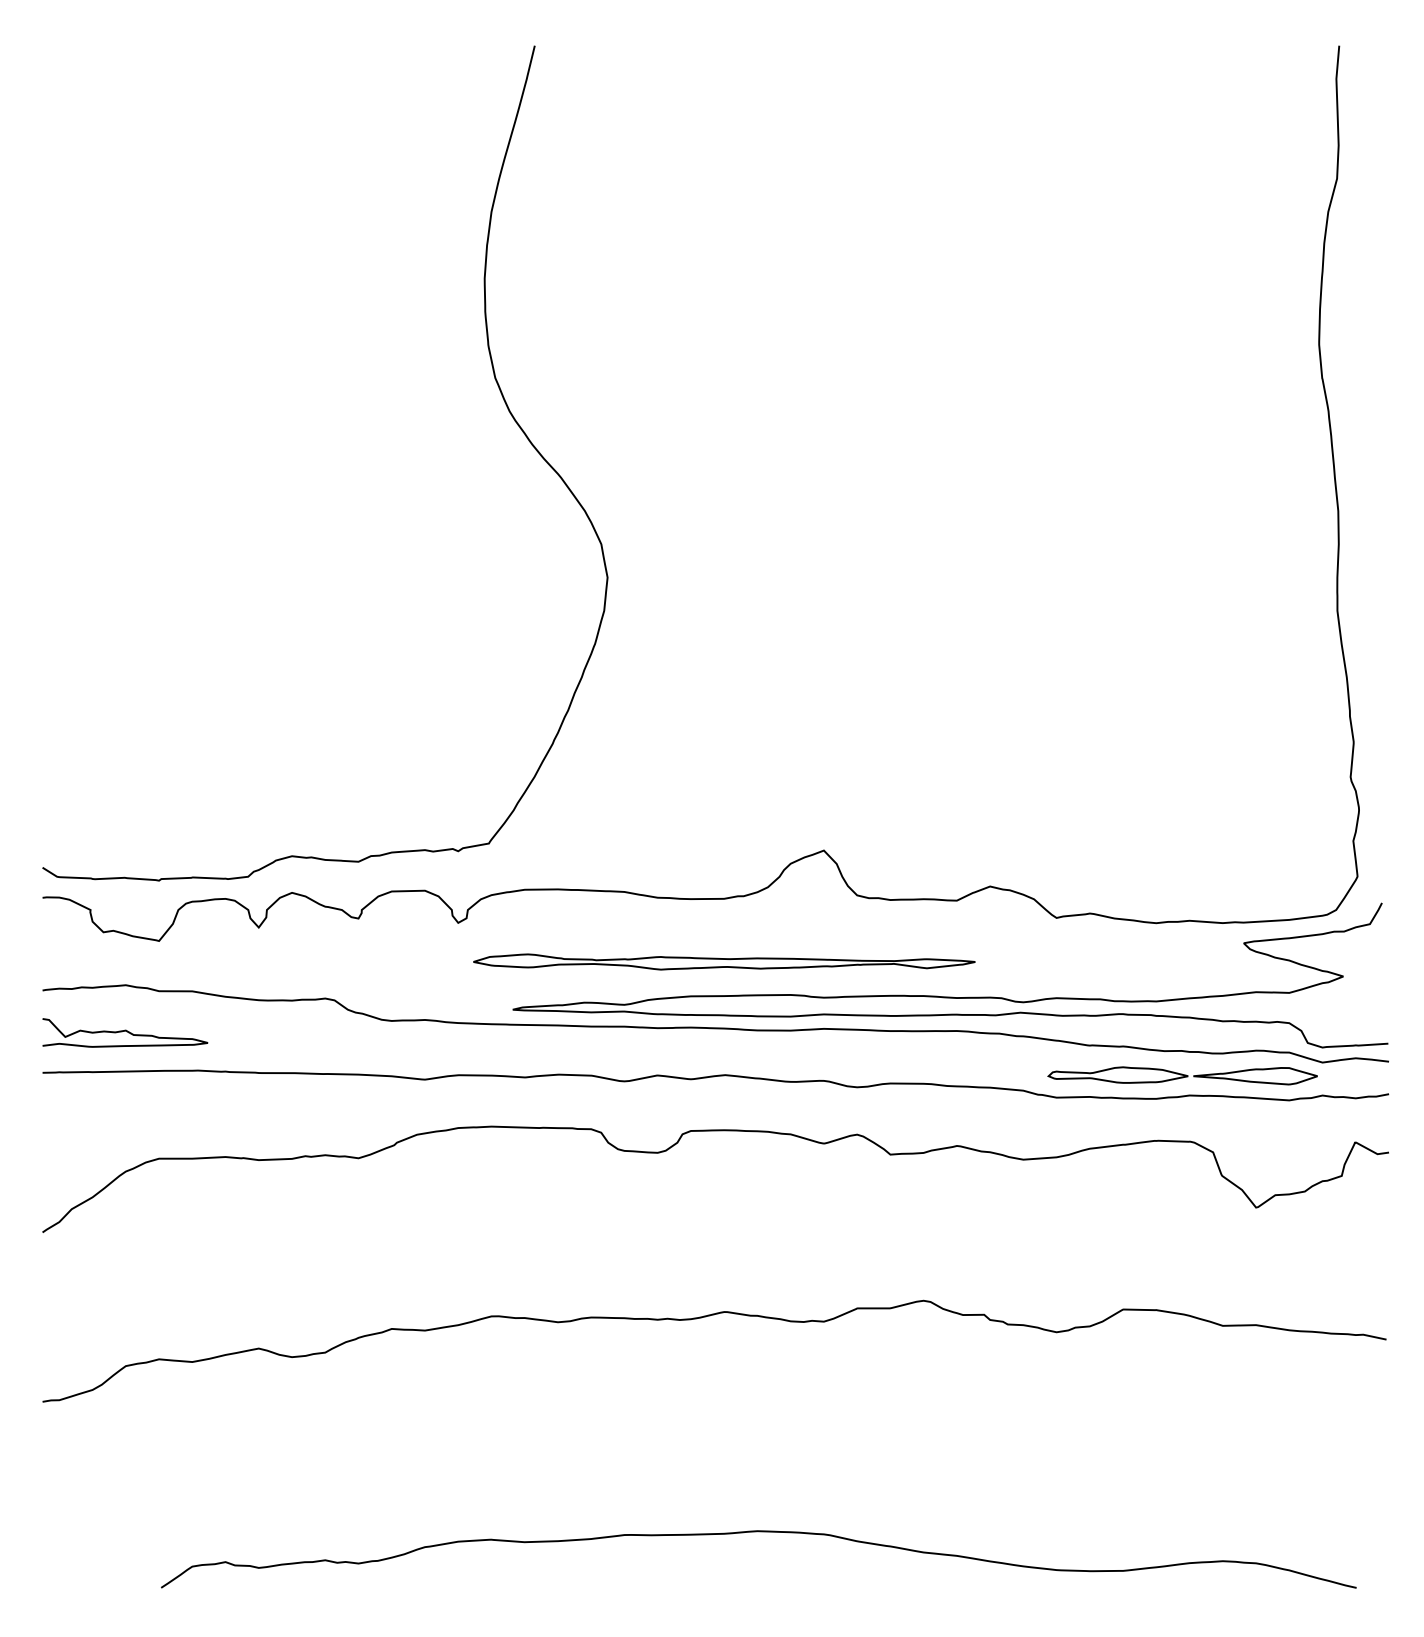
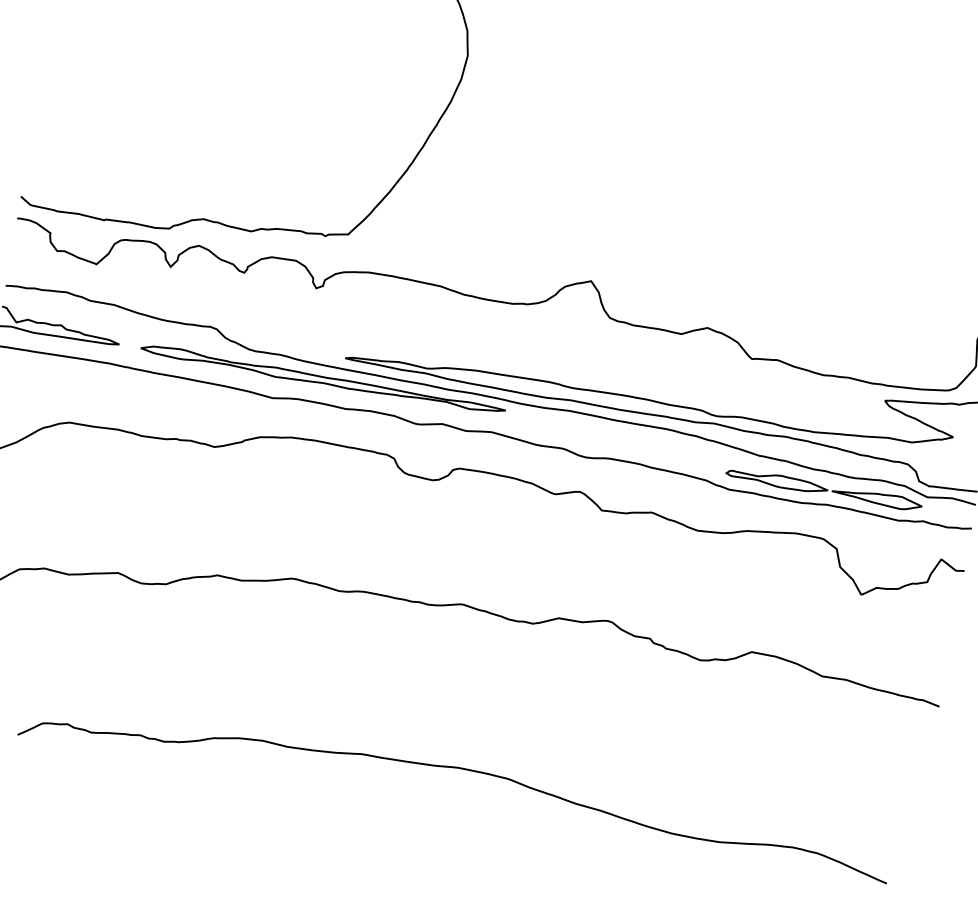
part: (724, 961) -> (323, 379), moved

